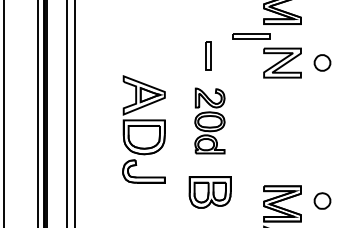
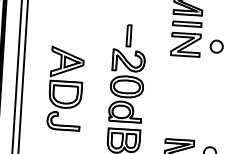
part: (251, 36) -> (187, 24), moved
part: (209, 120) -> (126, 85), size x1.43
part: (143, 129) -> (65, 88), moved

